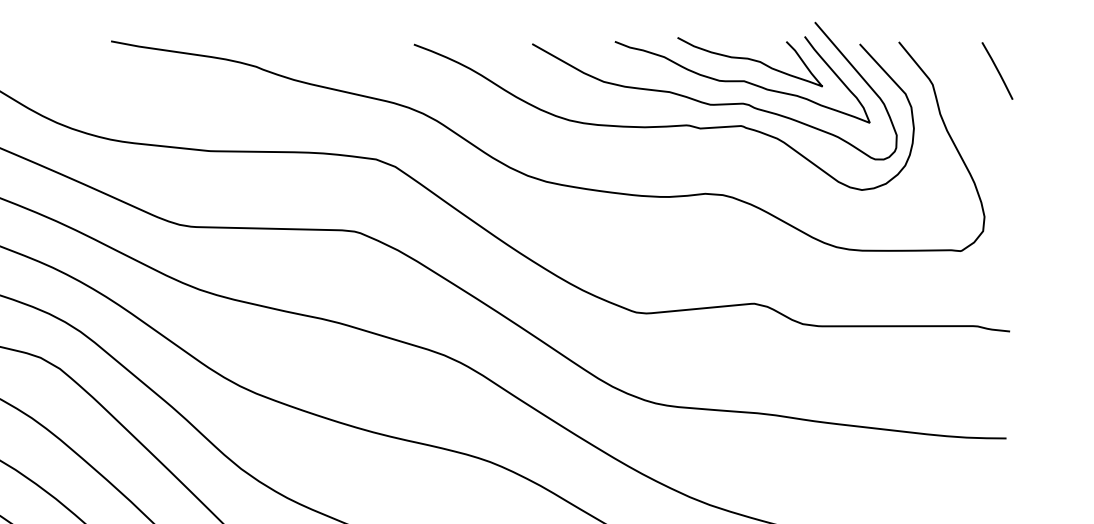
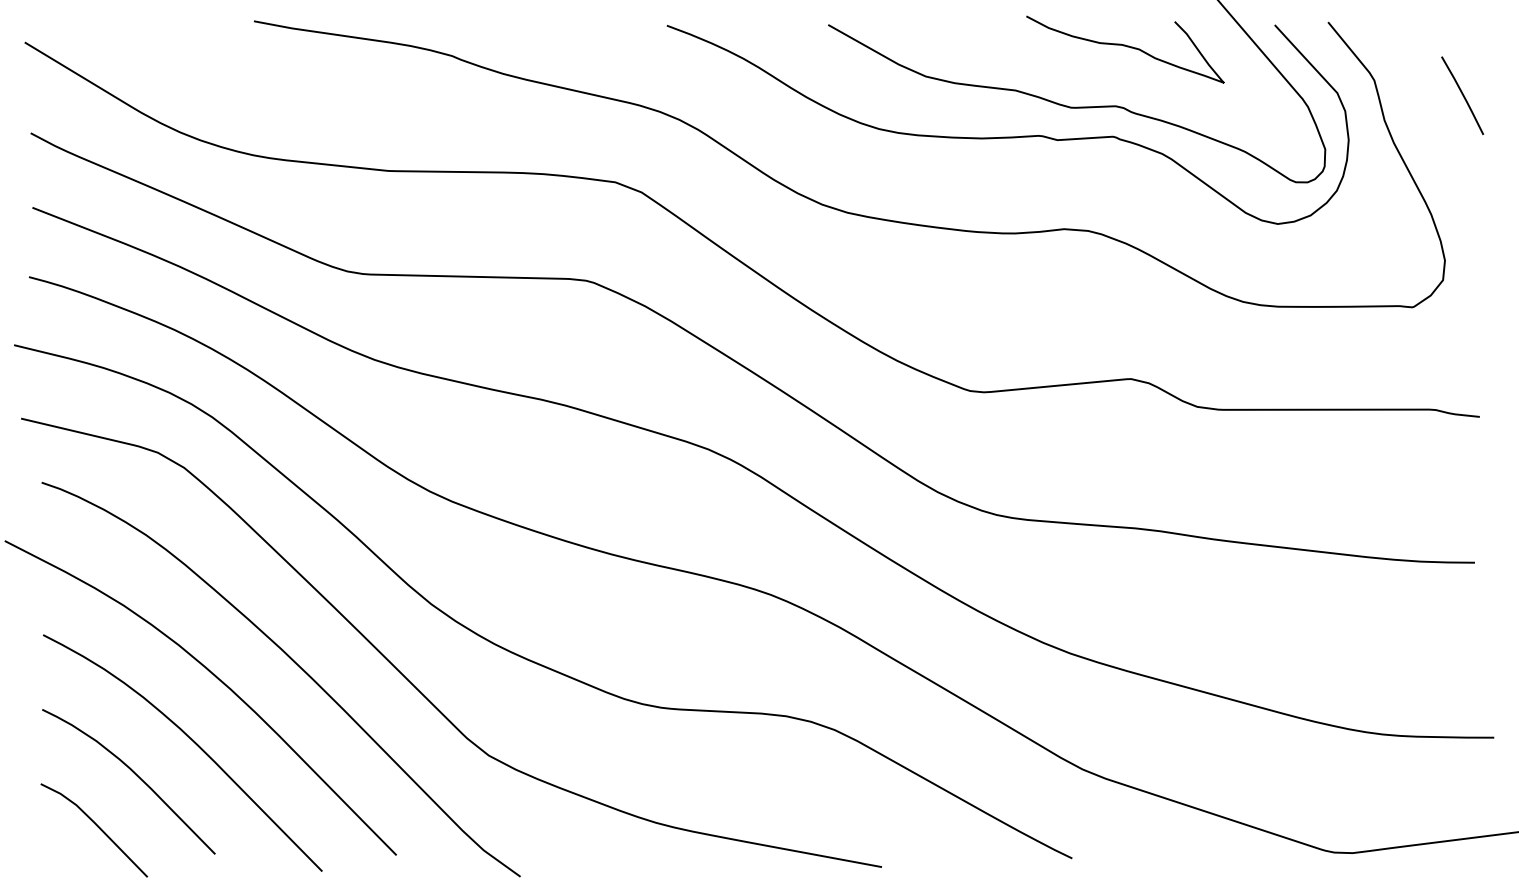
line: (997, 70) -> (1462, 95), moved
curve: (742, 80) -> (1114, 74), removed

